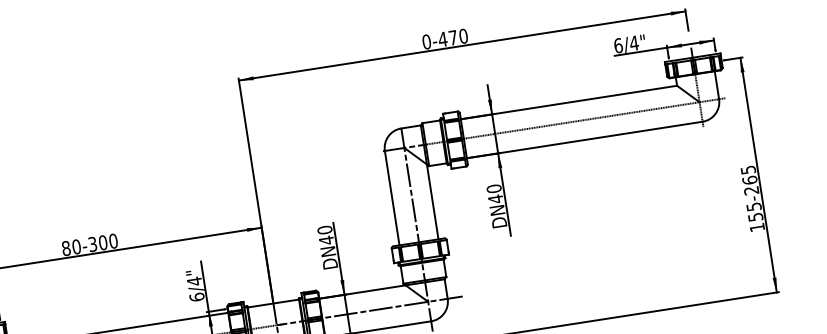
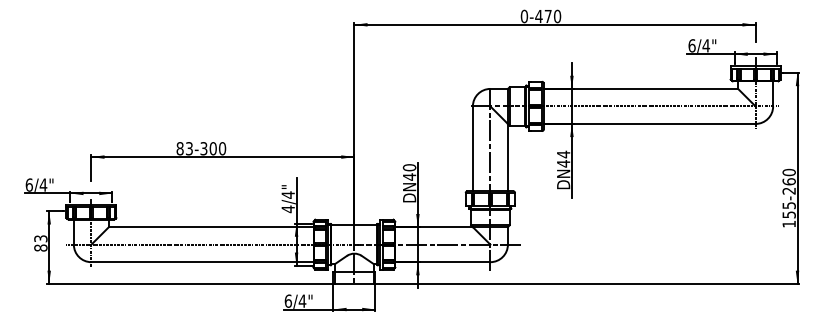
text: (747, 170) -> (788, 172), -265 -> -260
text: (494, 188) -> (563, 154), 40 -> 44
text: (76, 246) -> (189, 148), 80 -> 83
text: (196, 297) -> (287, 209), 6/4" -> 4/4"

